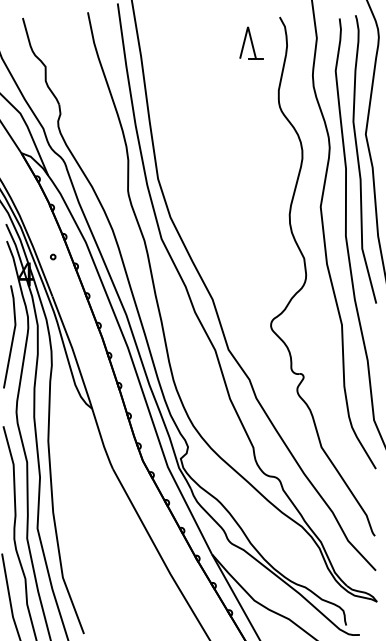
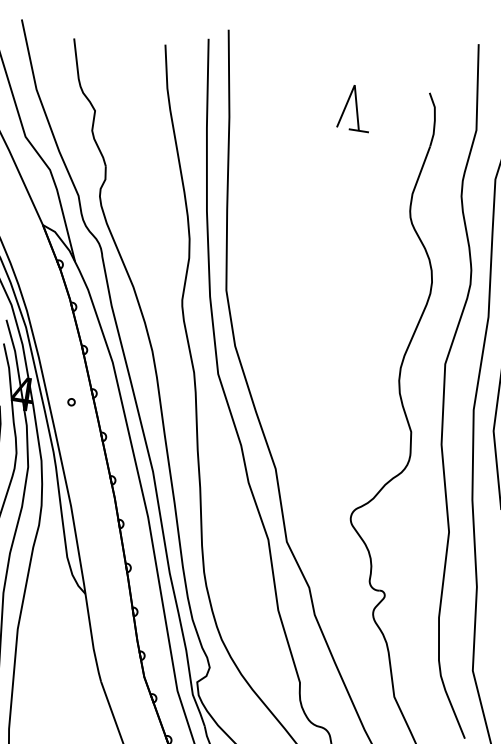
part: (251, 42) -> (356, 107), moved
circle: (53, 256) -> (72, 401), moved

